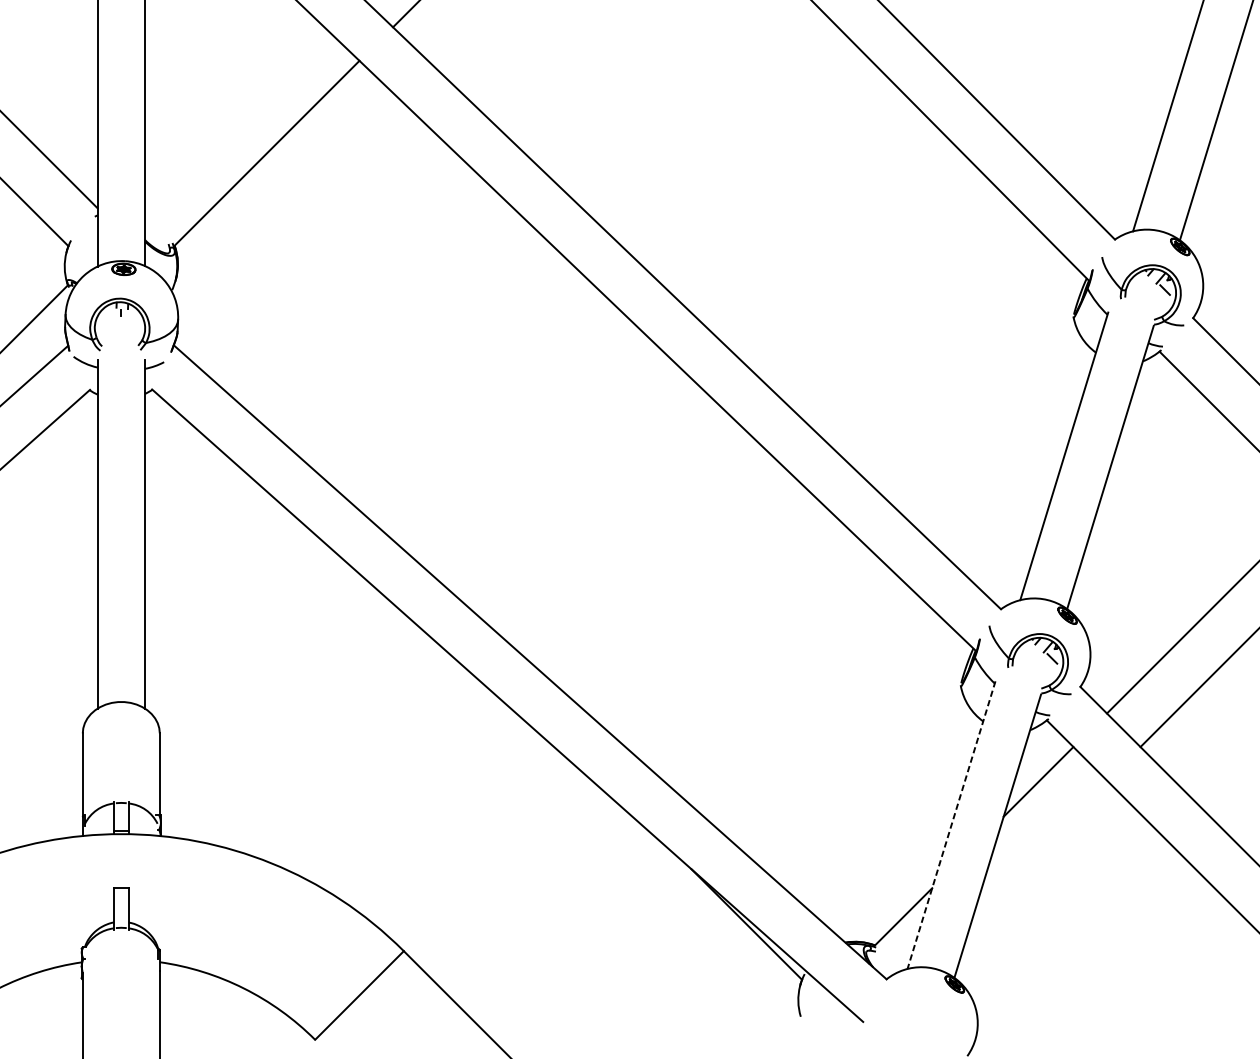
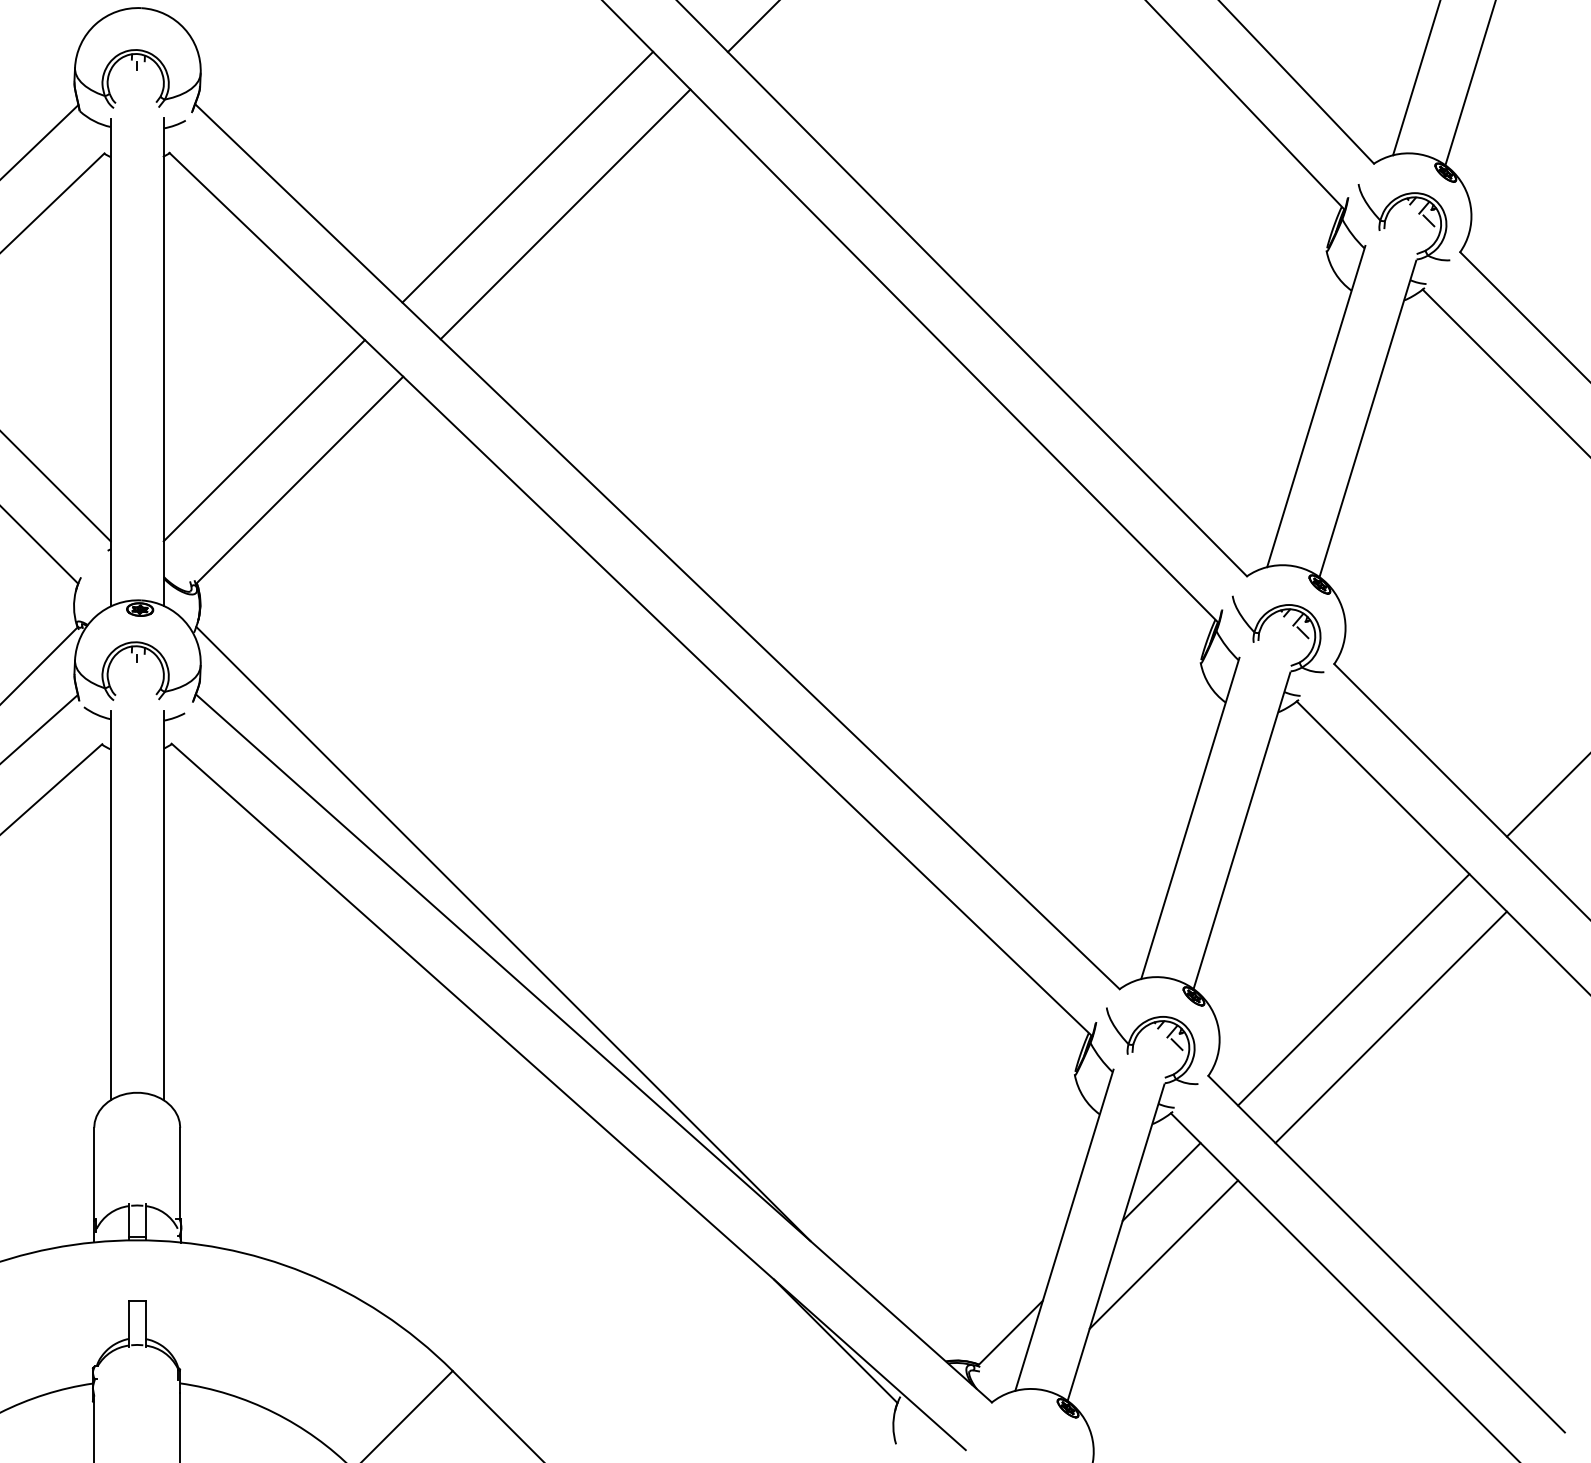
line: (234, 117) -> (263, 440), added
line: (449, 559) -> (503, 933), added
line: (951, 825) -> (1064, 1230), dashed -> solid
line: (1040, 846) -> (1163, 1254), added

